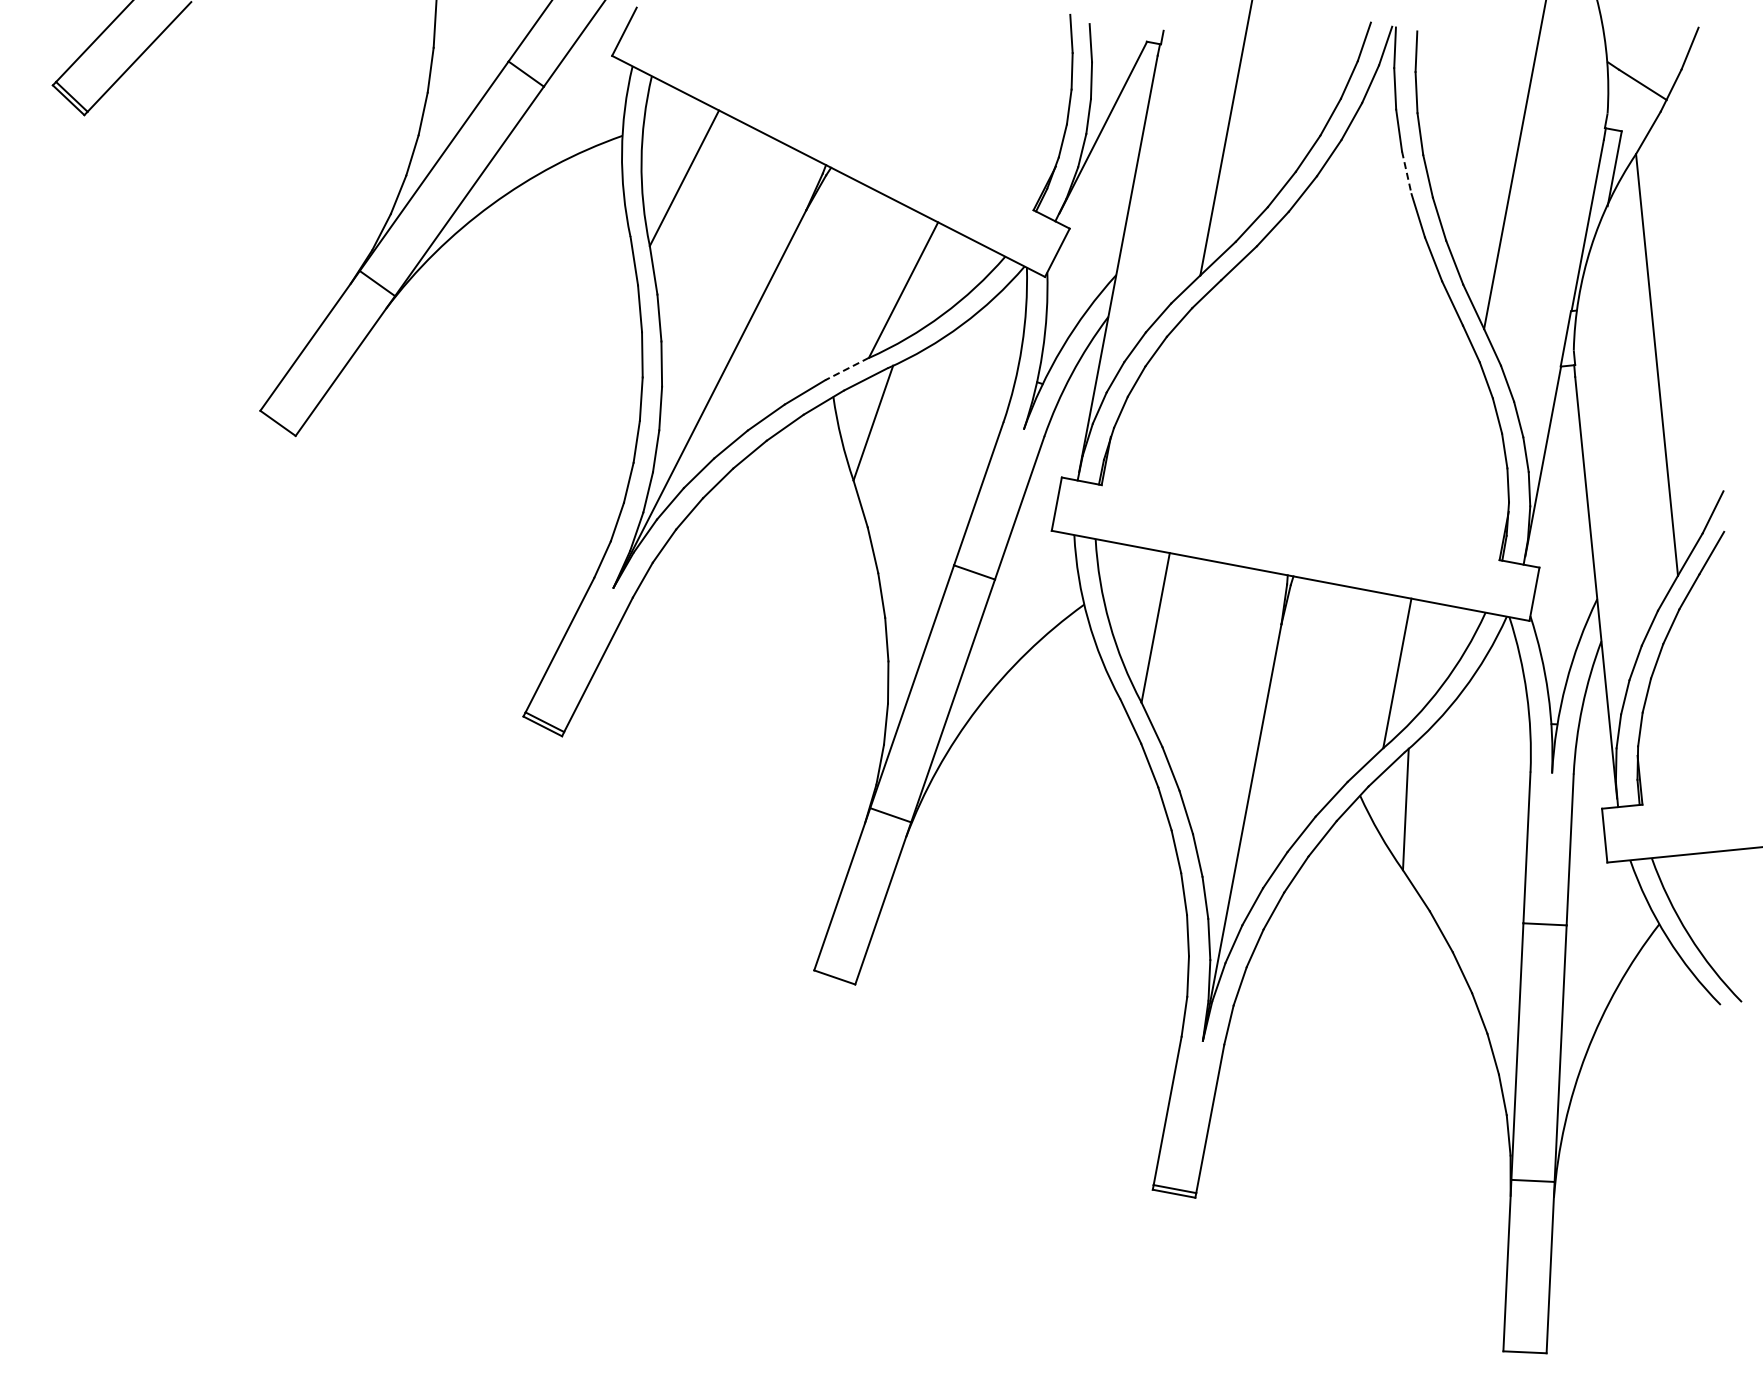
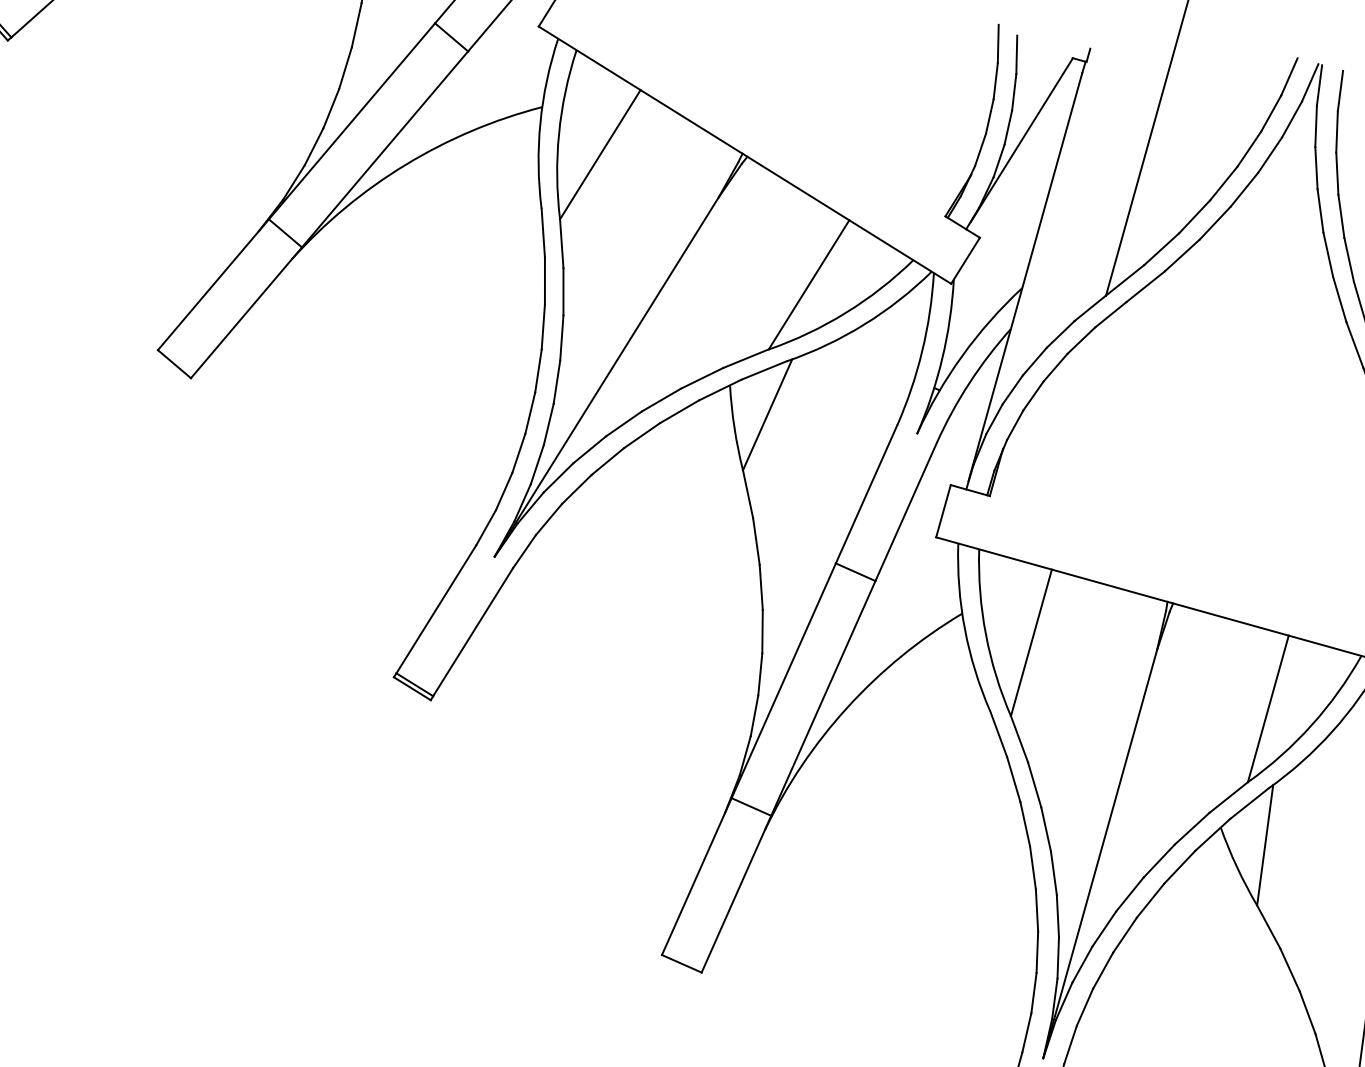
line: (1406, 172) -> (1320, 210), dashed -> solid
line: (847, 369) -> (746, 359), dashed -> solid

